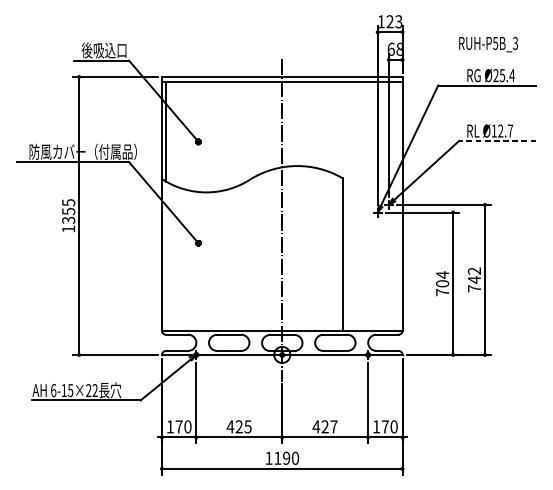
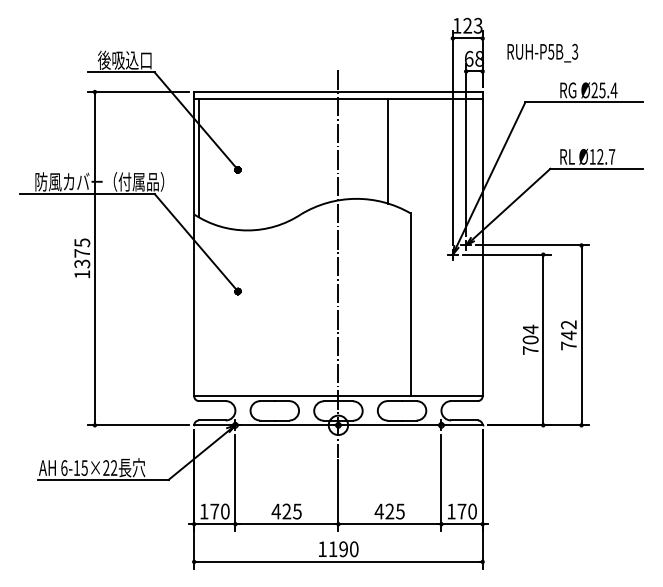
text: (488, 44) -> (542, 52), moved
line: (324, 125) -> (388, 150), added
line: (497, 140) -> (596, 168), dashed -> solid
text: (68, 211) -> (82, 253), 1355 -> 1375
text: (334, 426) -> (400, 511), 427 -> 425

